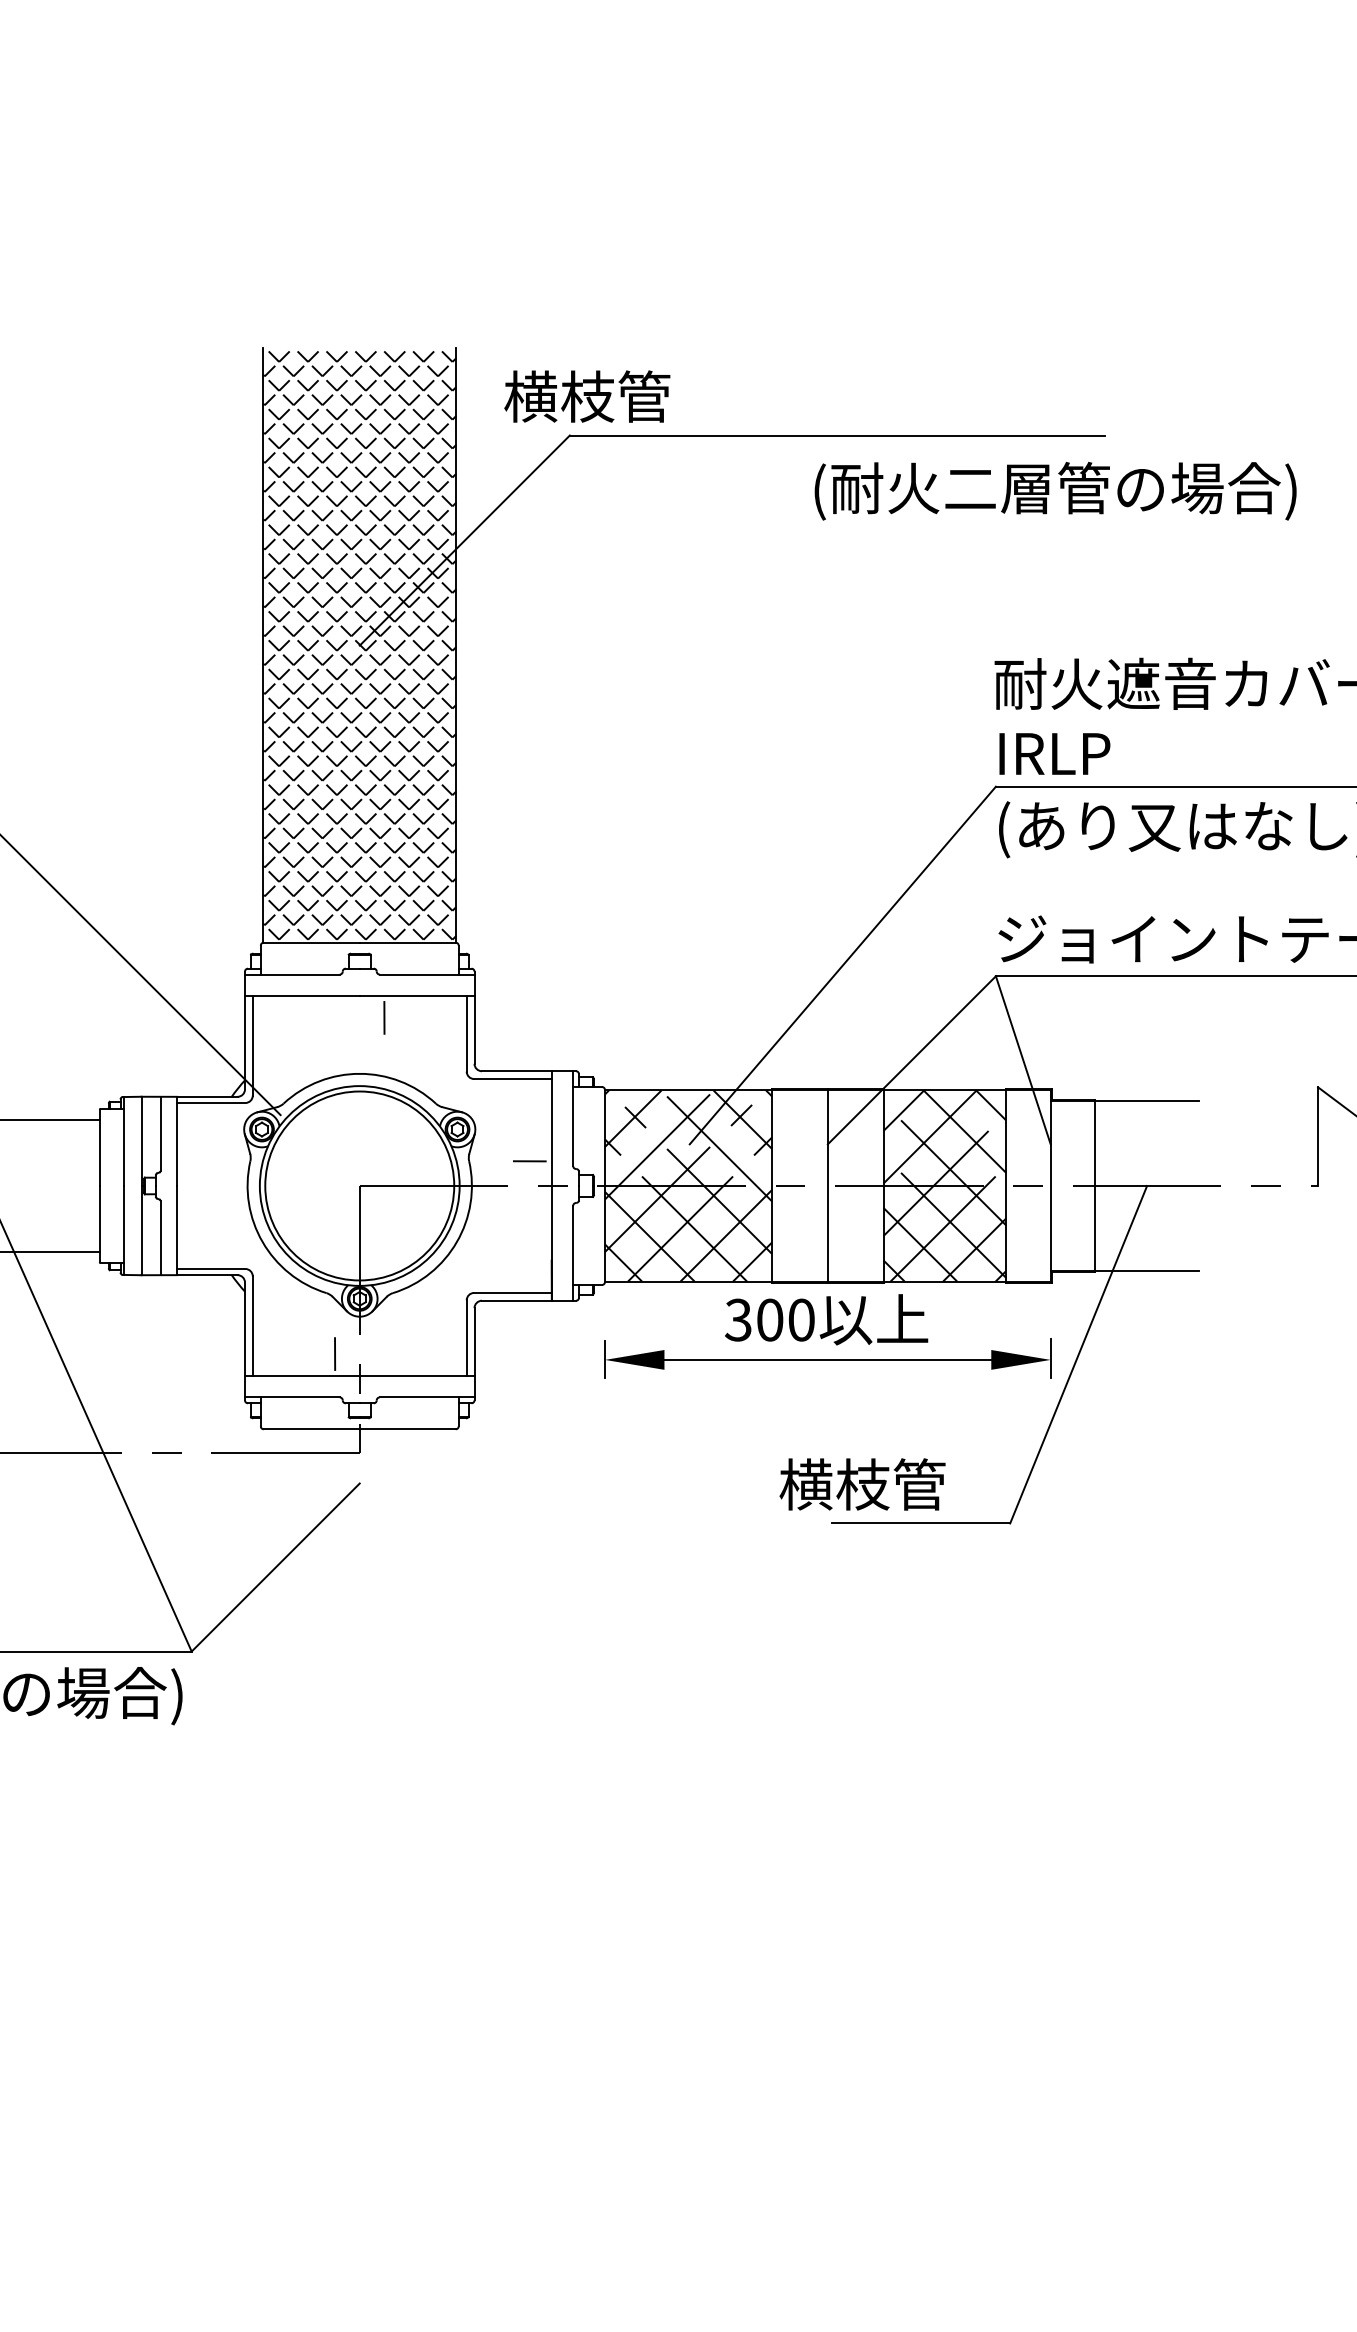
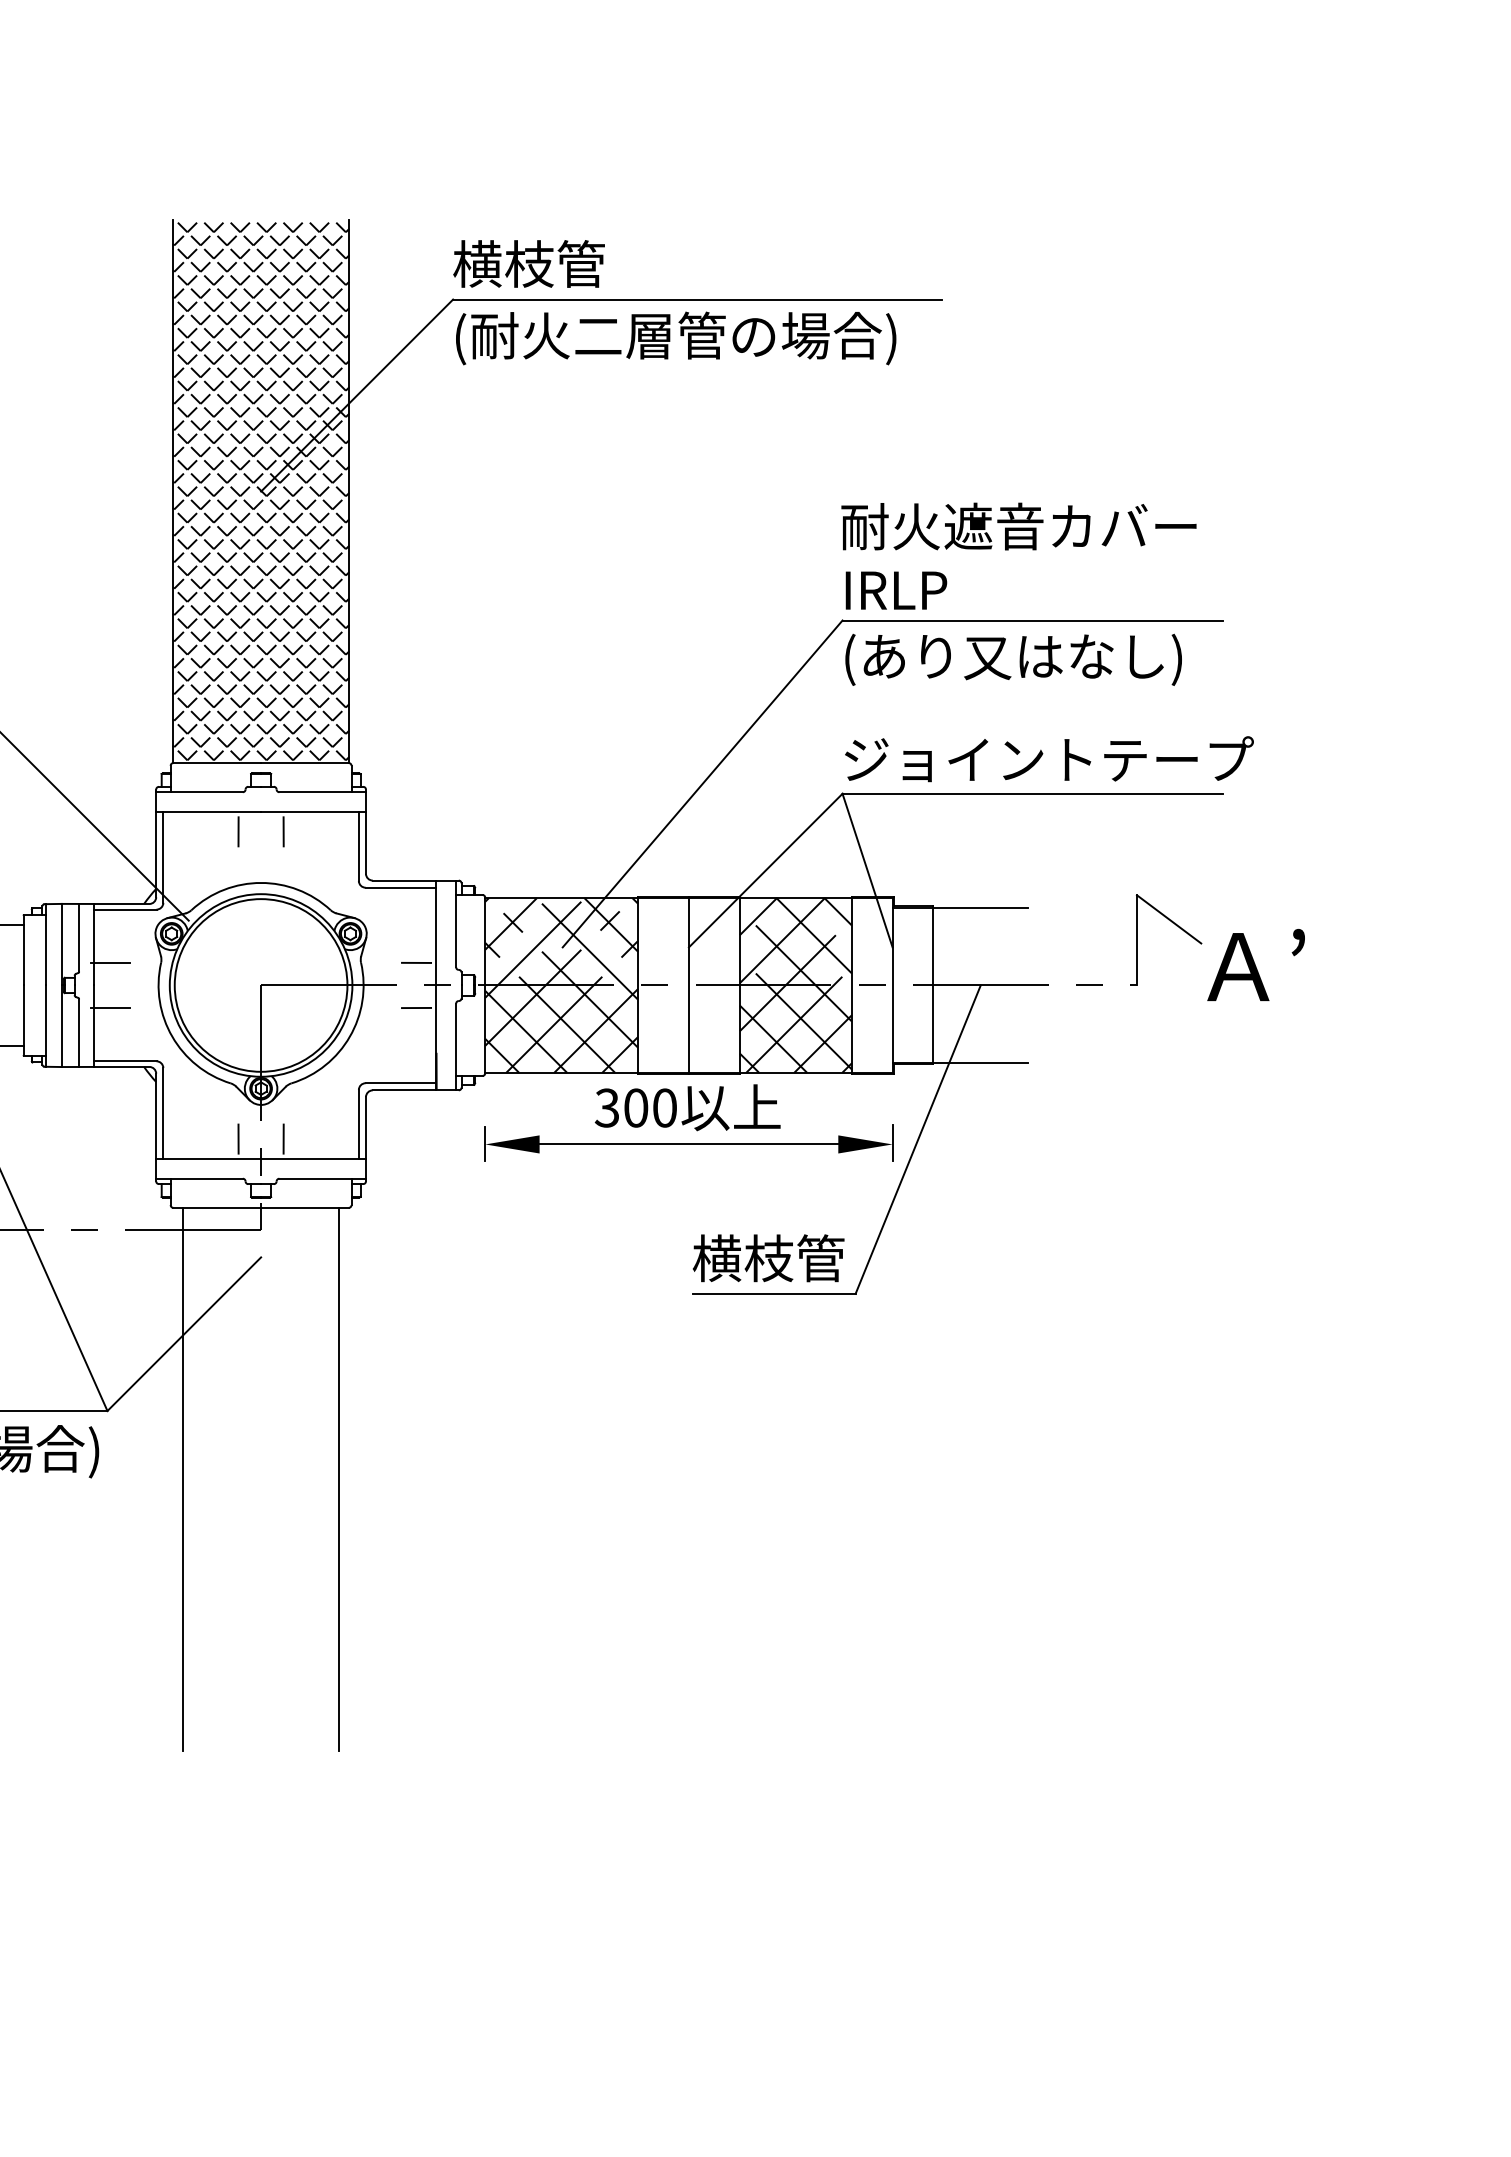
text: (586, 396) -> (528, 263), moved
text: (1056, 491) -> (676, 338), moved
line: (335, 1017) -> (238, 831), added
line: (194, 1161) -> (110, 963), added
line: (194, 1210) -> (110, 1007), added
line: (529, 1210) -> (416, 1007), added
line: (384, 1353) -> (283, 1138), added
text: (862, 1484) -> (768, 1258), moved
line: (274, 1725) -> (183, 1478), added
line: (444, 1725) -> (338, 1478), added

